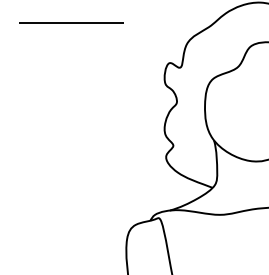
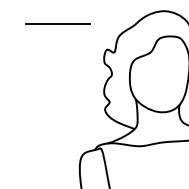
line: (70, 21) -> (57, 23), moved

